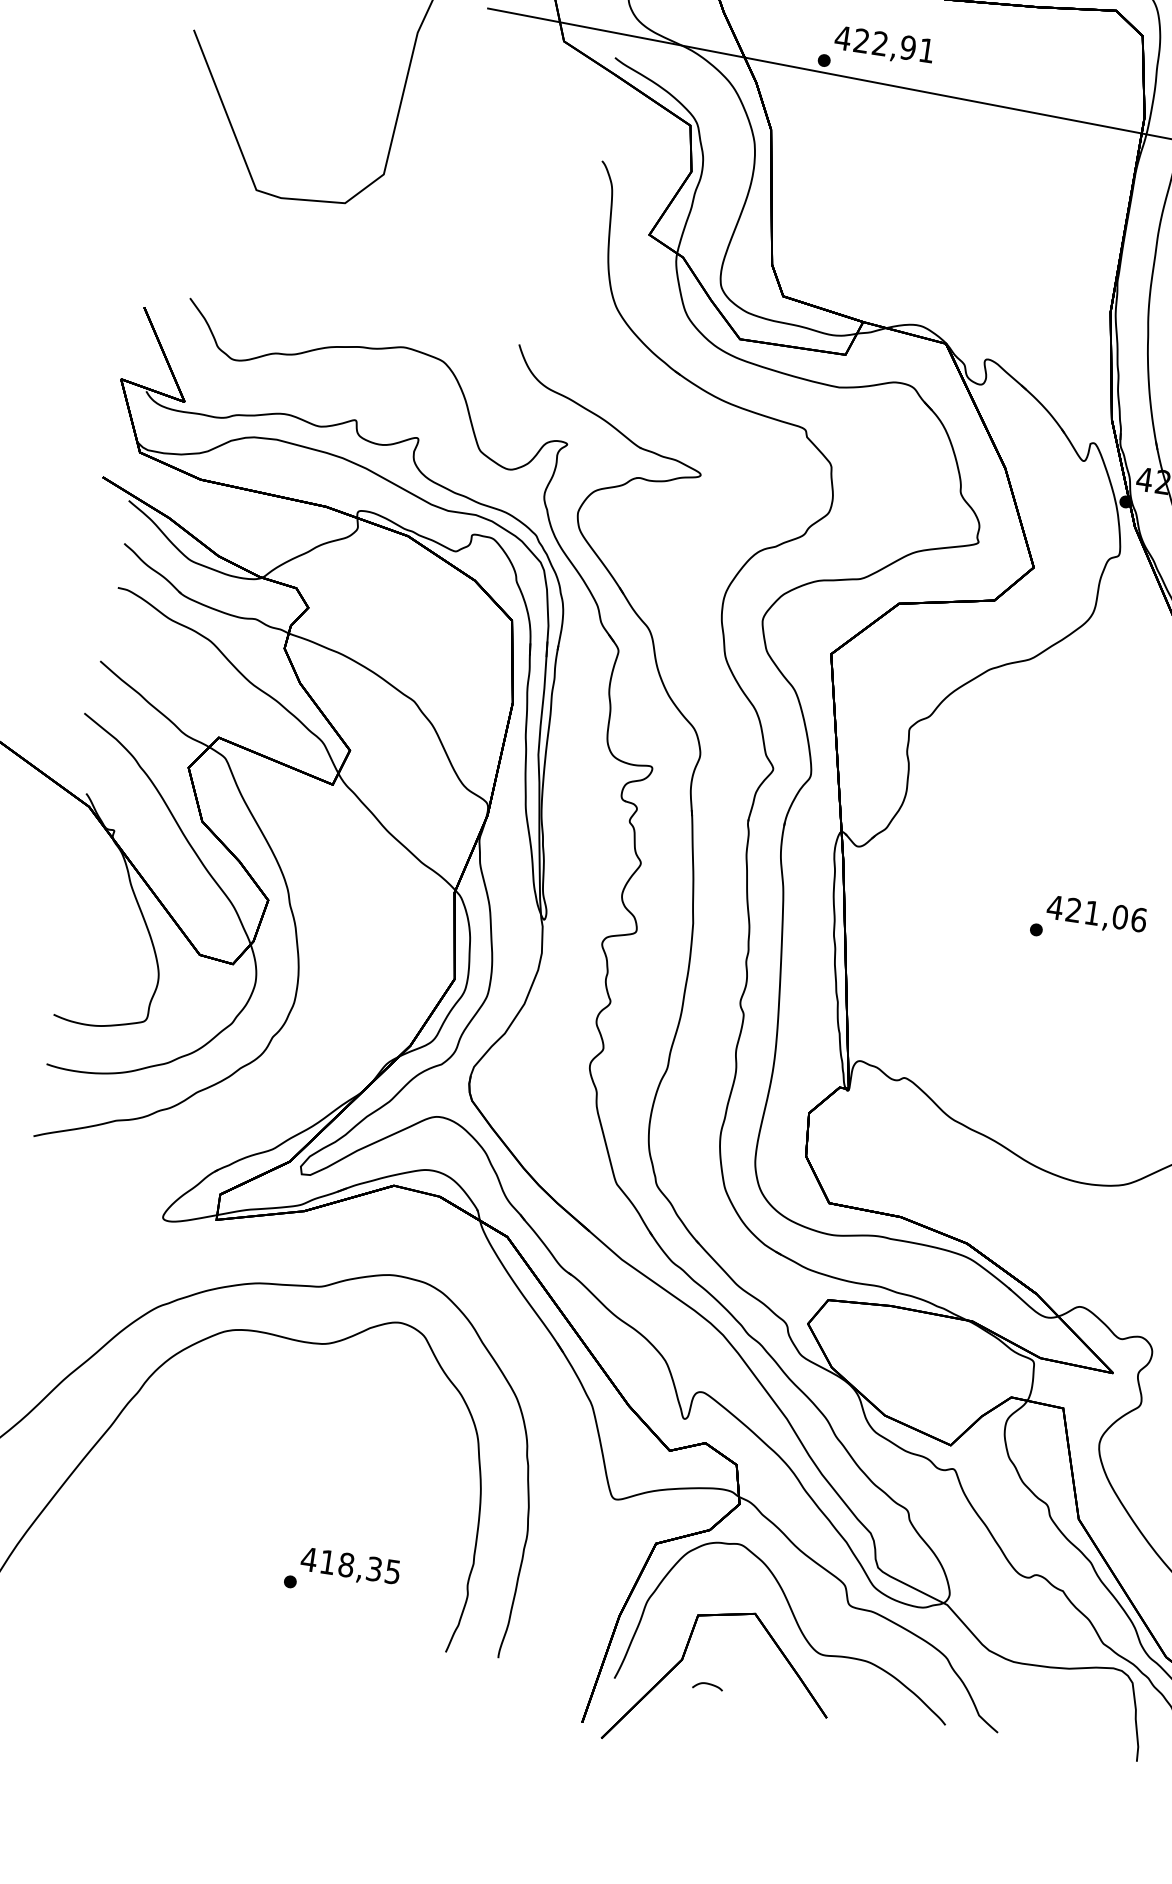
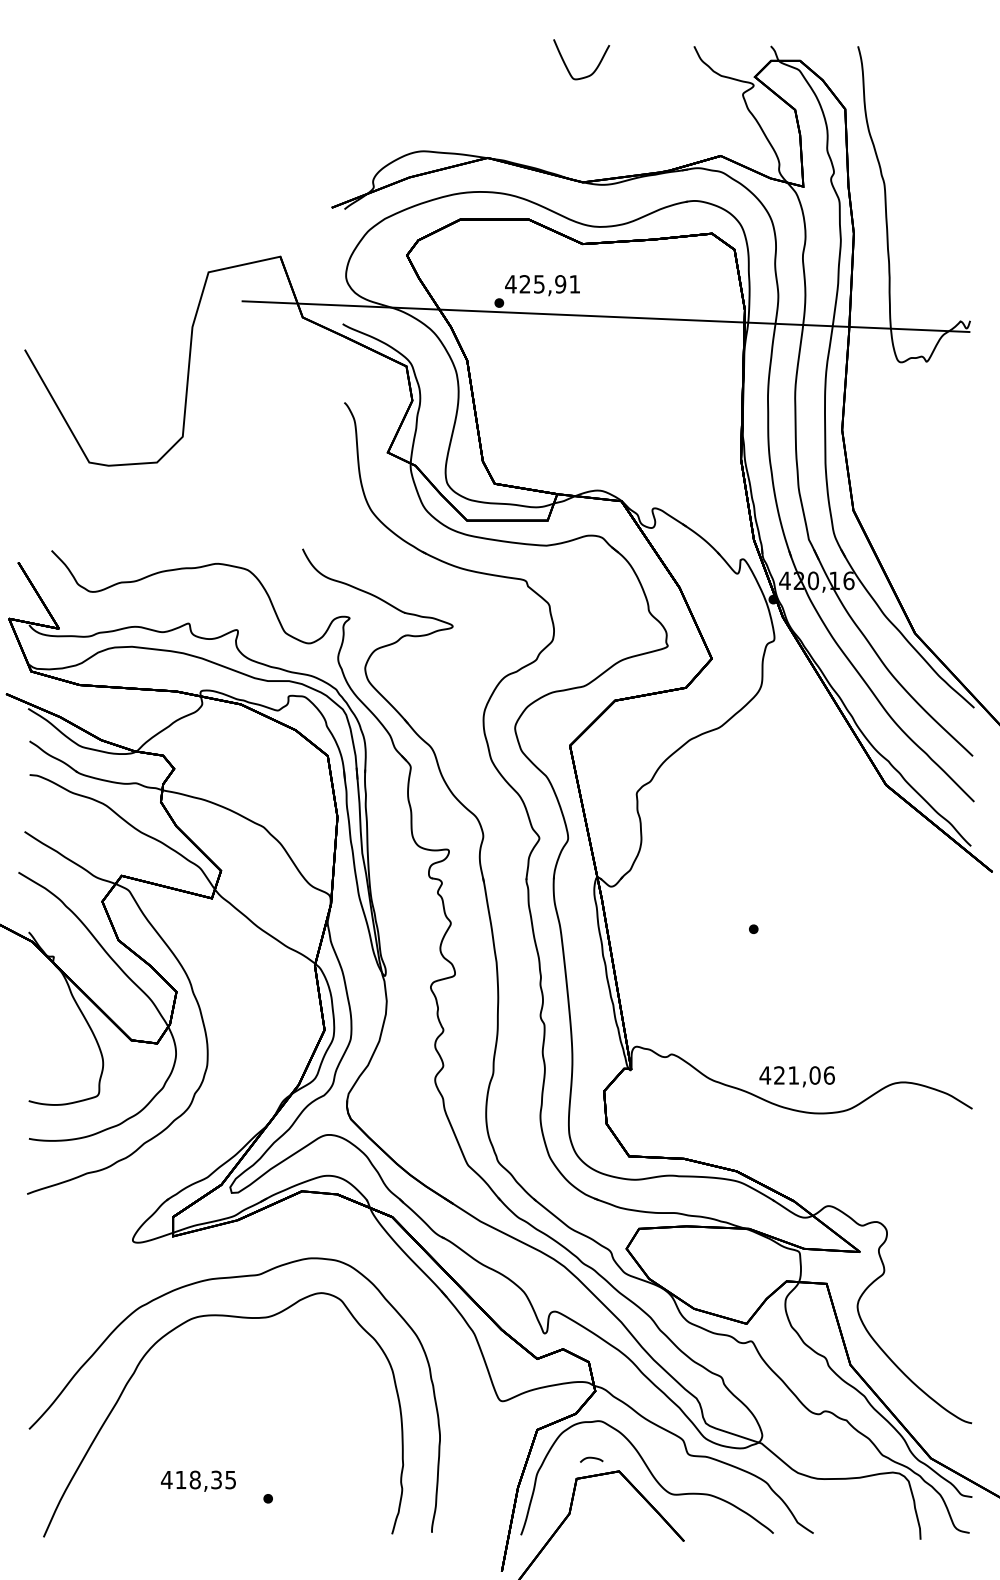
text: (880, 44) -> (539, 284), 422,91 -> 425,91
text: (1095, 914) -> (796, 1076), moved
text: (350, 1566) -> (198, 1480), moved
part: (707, 1685) -> (591, 1459), moved

